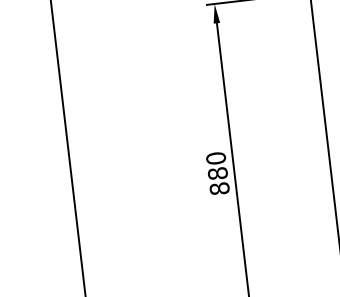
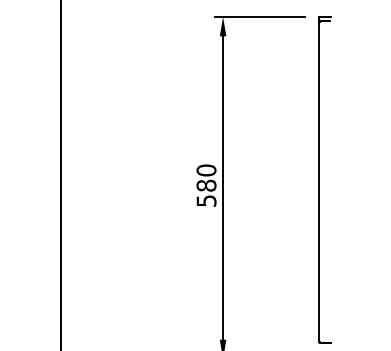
text: (219, 188) -> (206, 200), 880 -> 580

